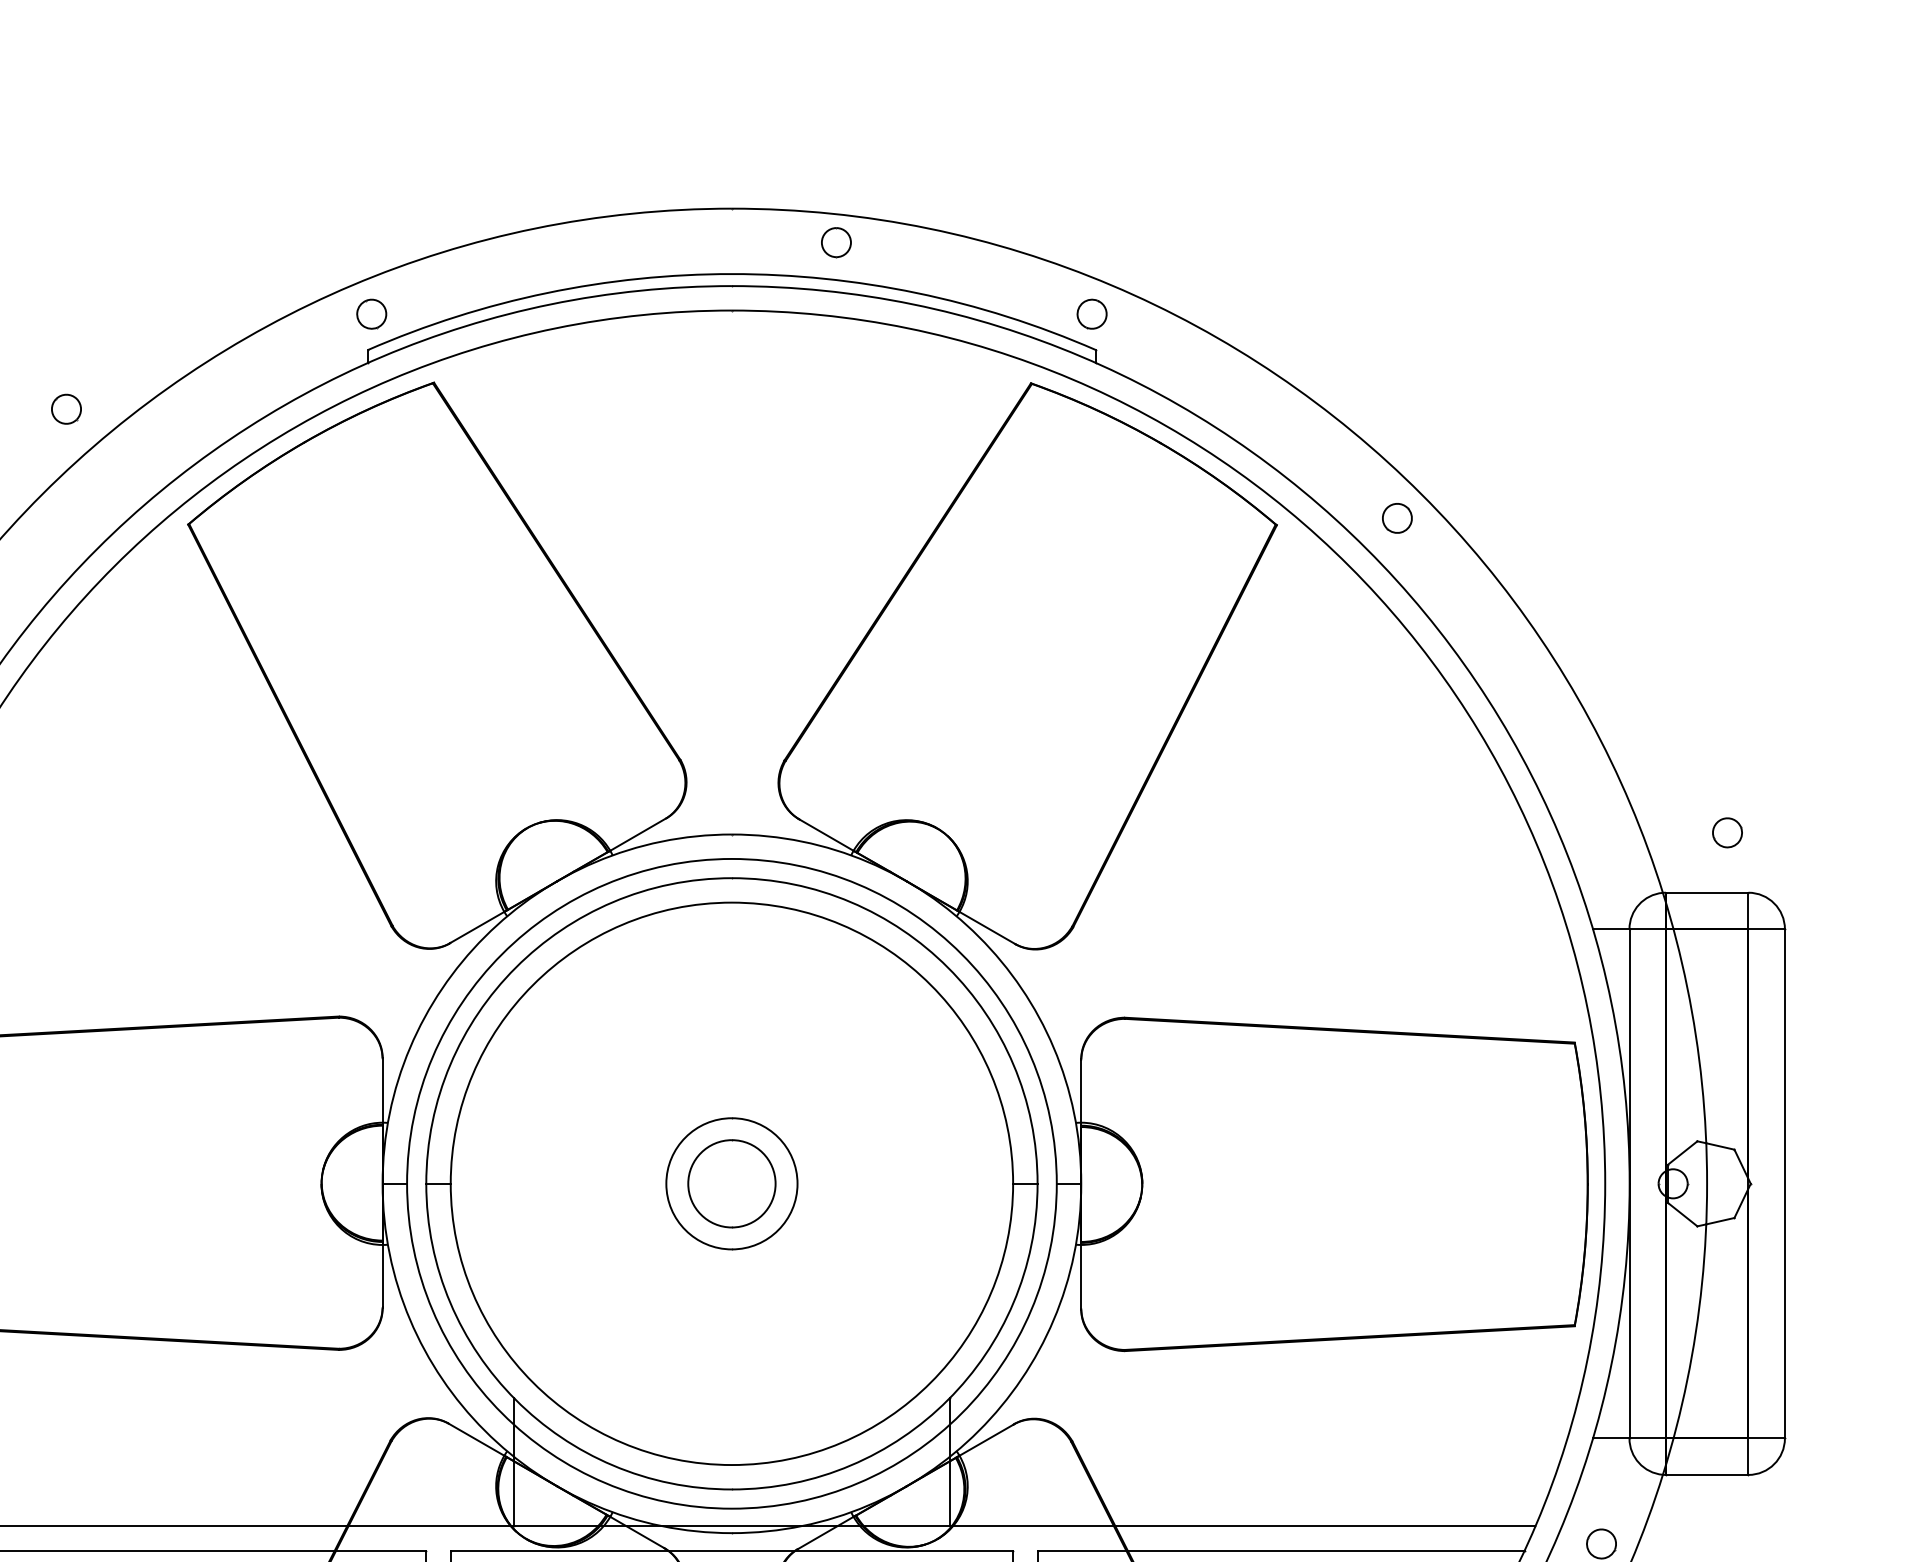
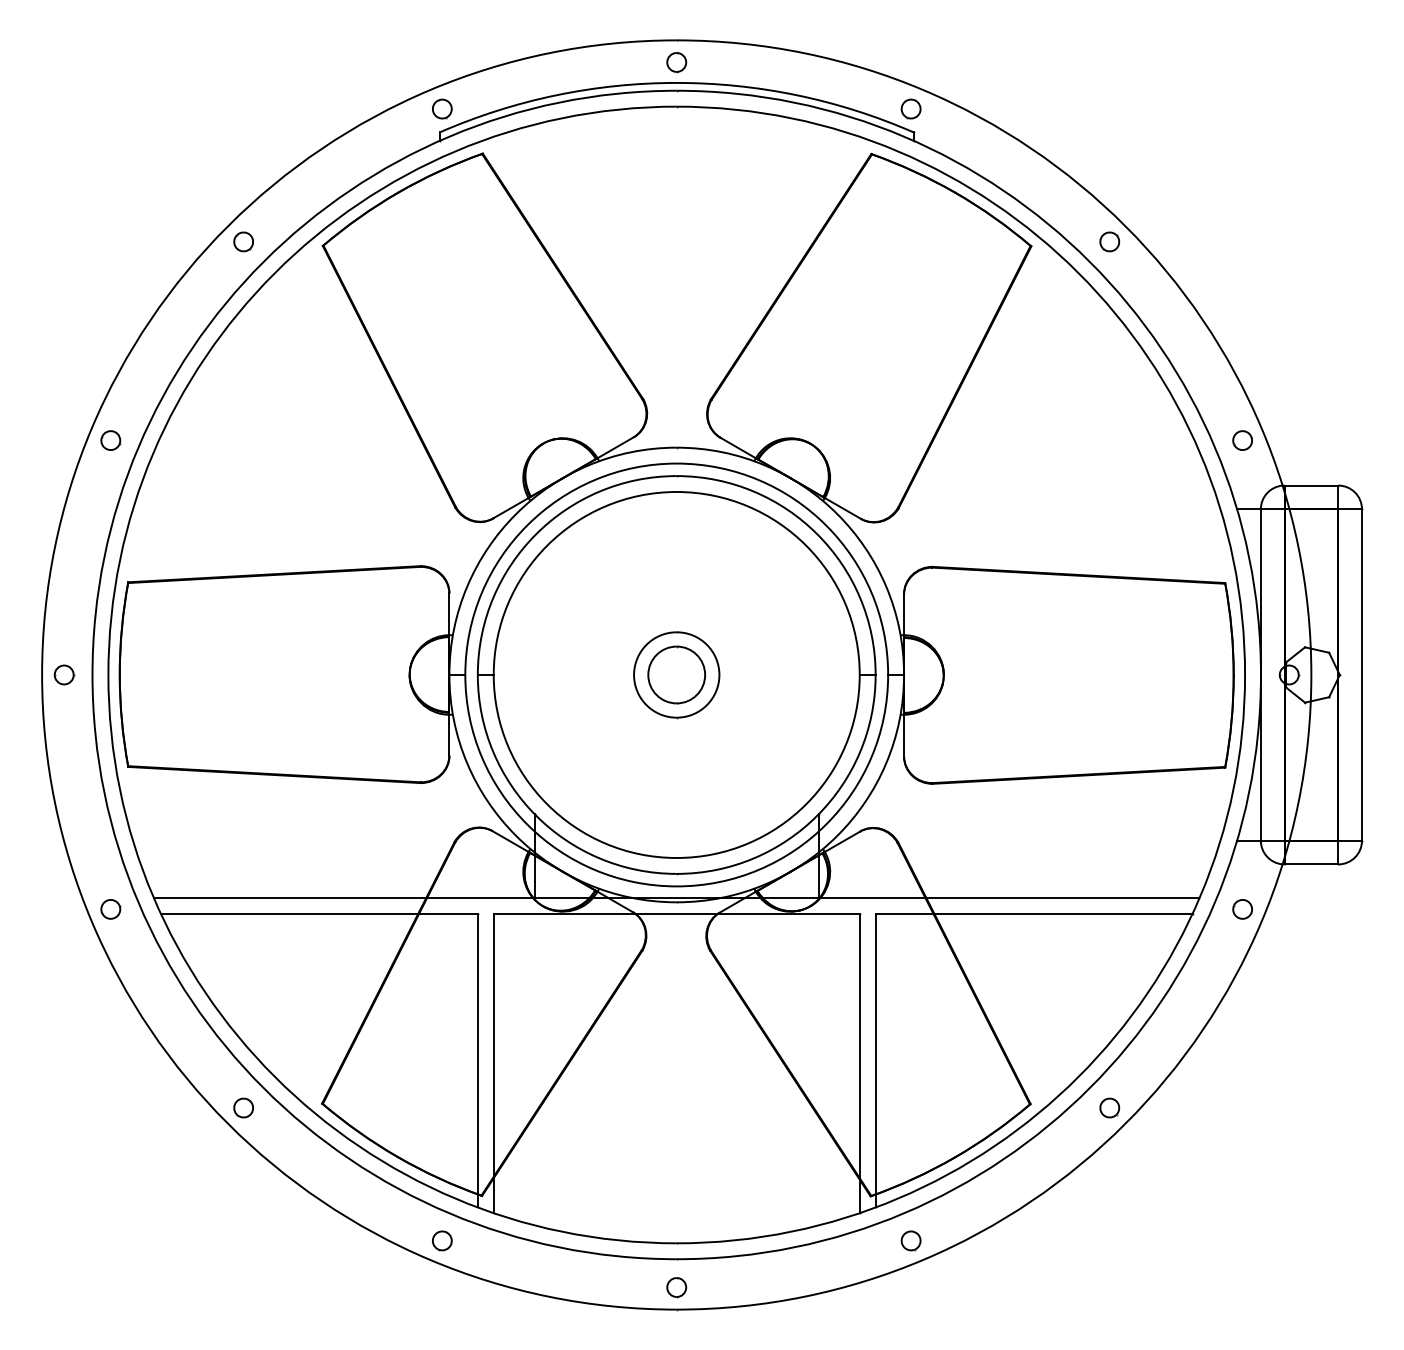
part: (836, 242) -> (676, 62), moved
part: (66, 408) -> (243, 241), moved
part: (1727, 832) -> (1242, 440), moved

